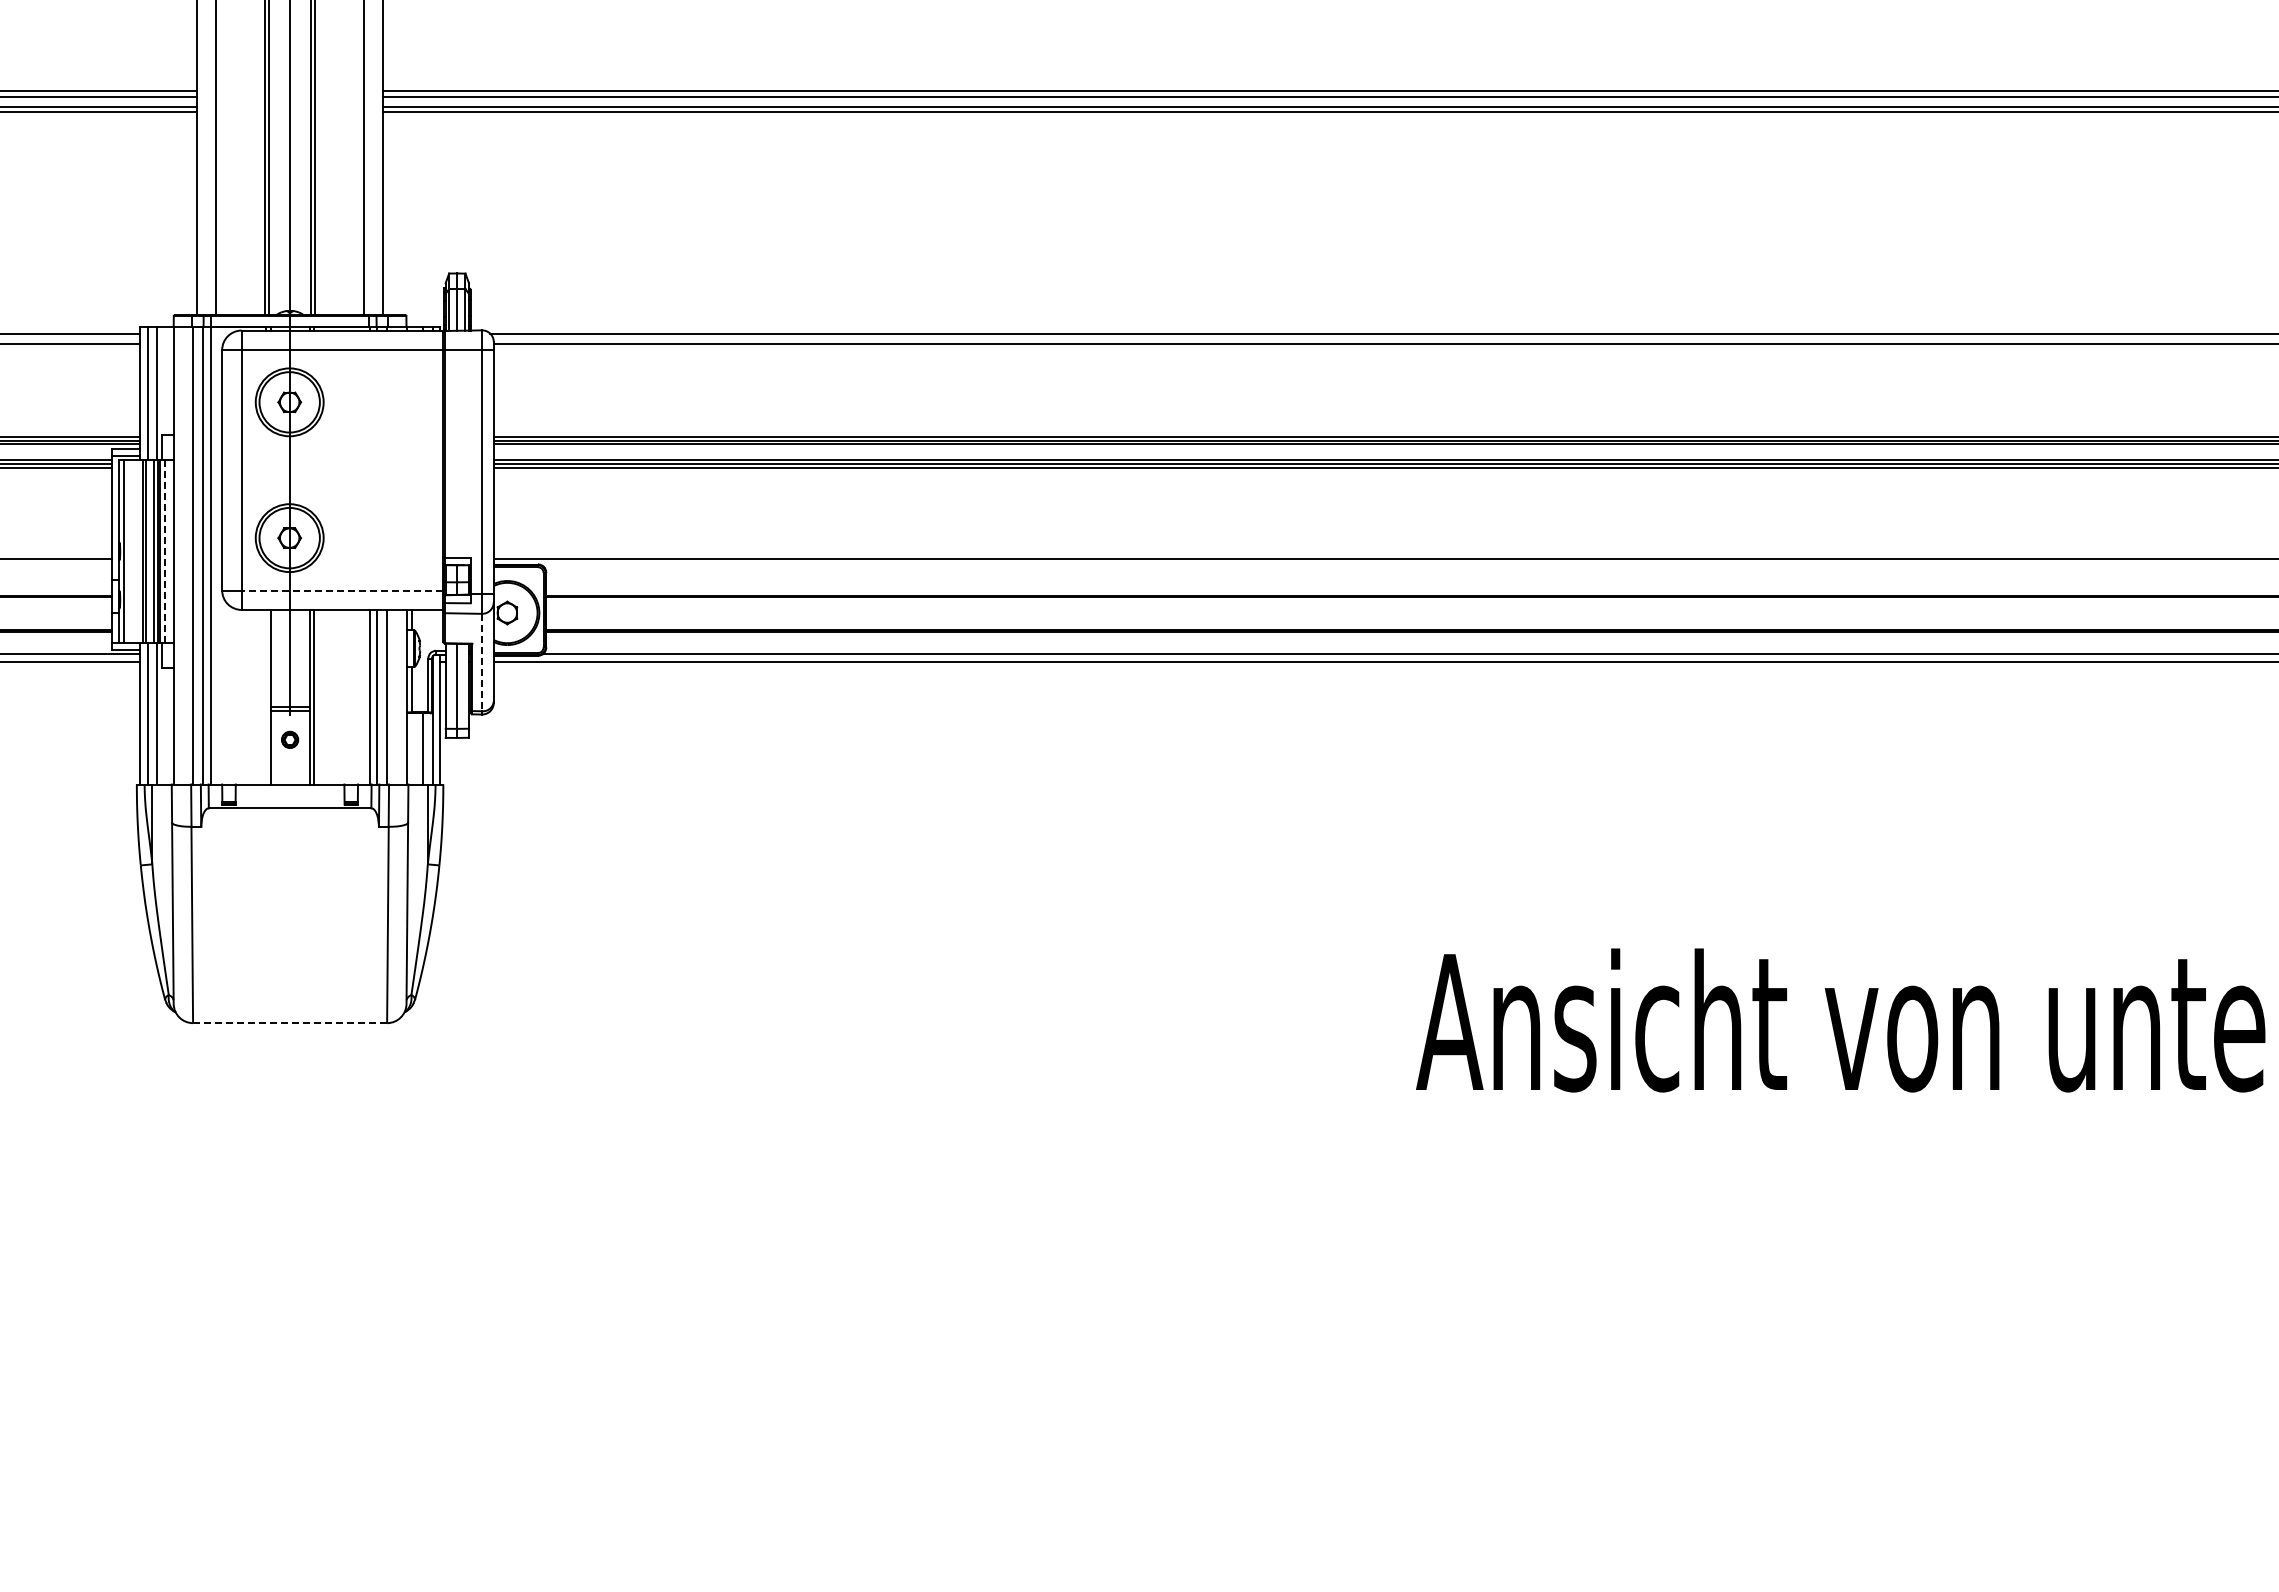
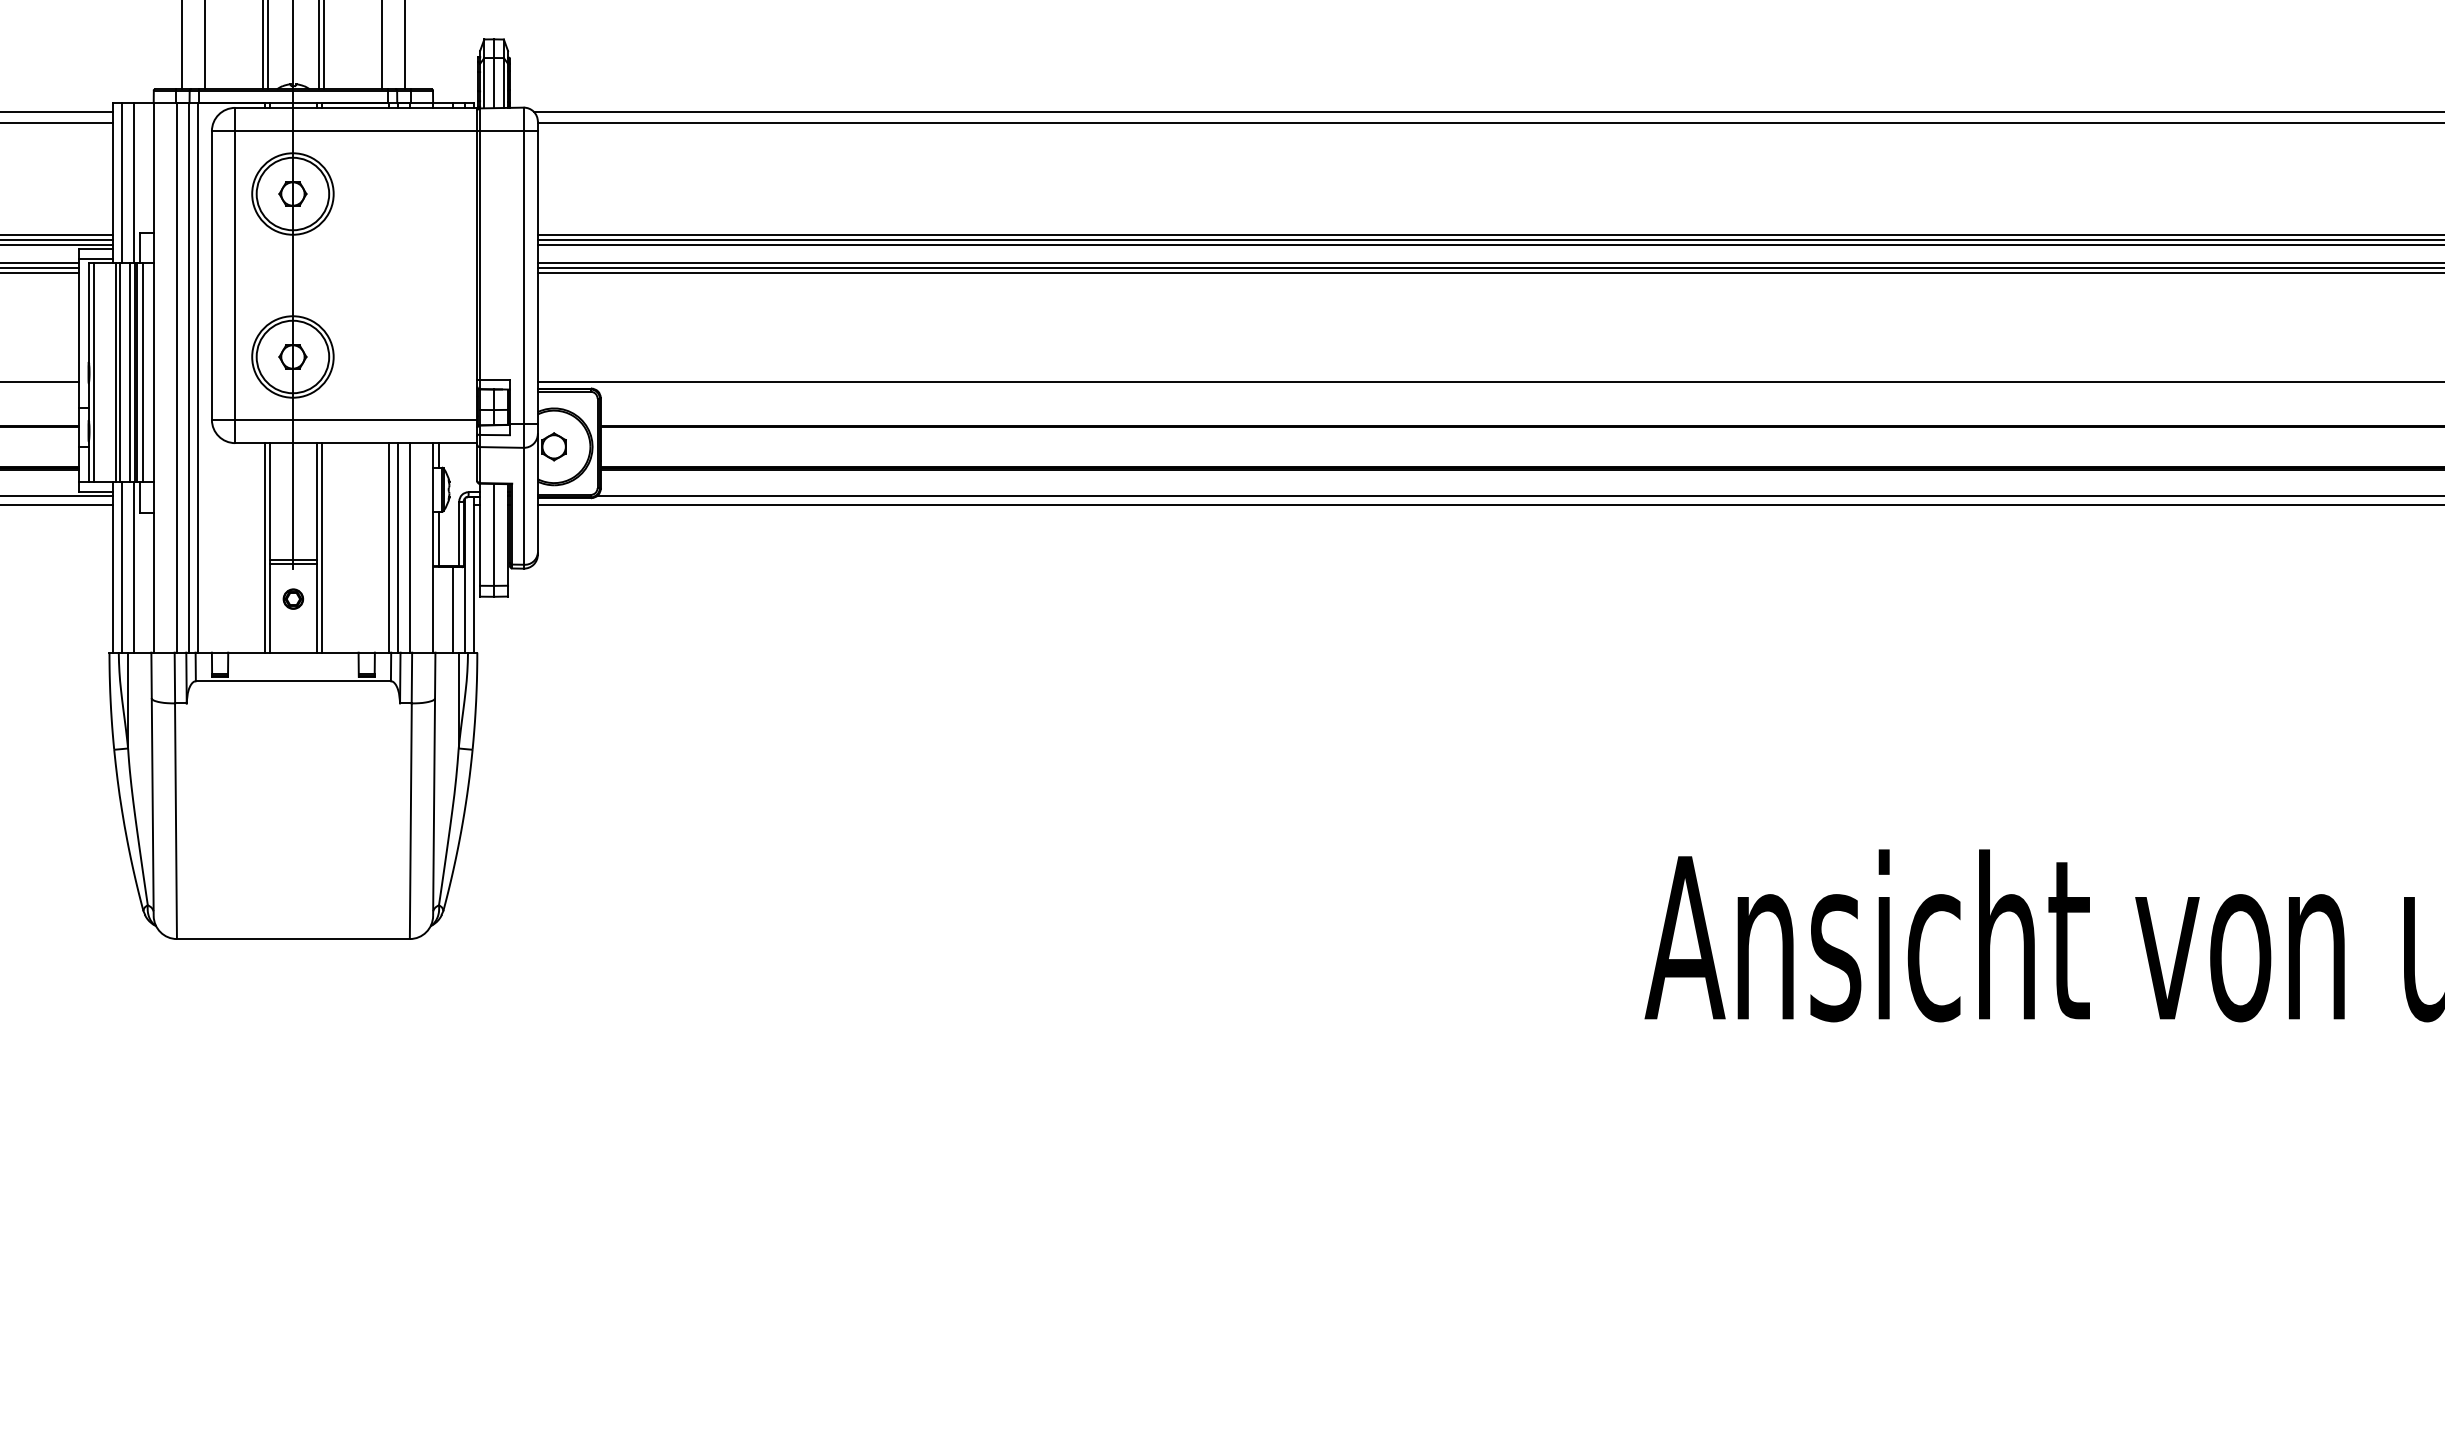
line: (164, 550) -> (142, 371), dashed -> solid
line: (342, 590) -> (356, 419), dashed -> solid
line: (481, 662) -> (523, 506), dashed -> solid
line: (266, 696) -> (265, 547), added
line: (290, 1023) -> (293, 939), dashed -> solid

